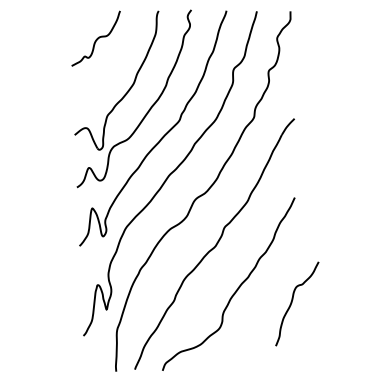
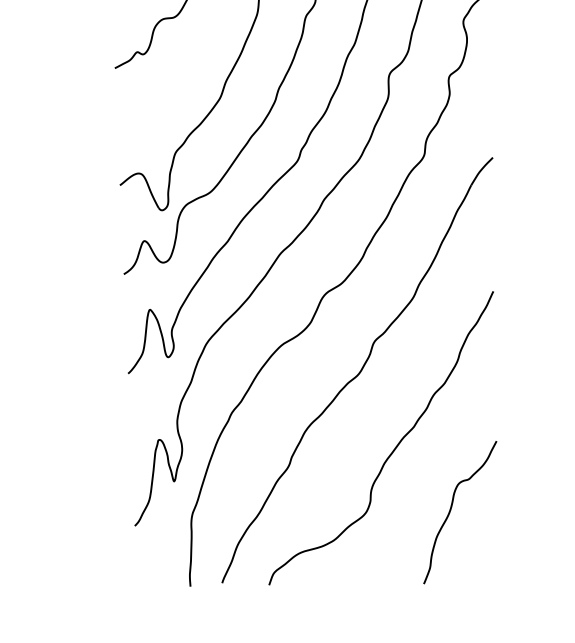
curve: (292, 303) -> (452, 511), moved

